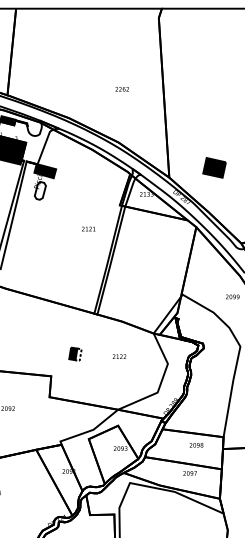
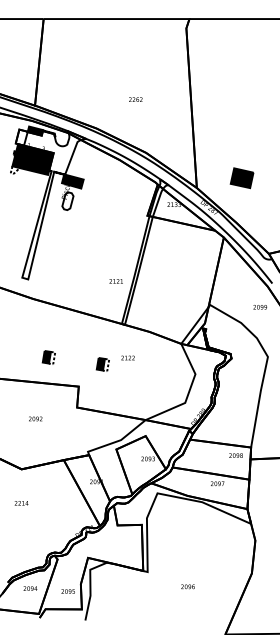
text: (121, 89) -> (135, 99), moved
text: (87, 229) -> (115, 281), moved
part: (20, 347) -> (48, 357), added
text: (118, 356) -> (127, 357), moved
text: (195, 445) -> (235, 455), moved

